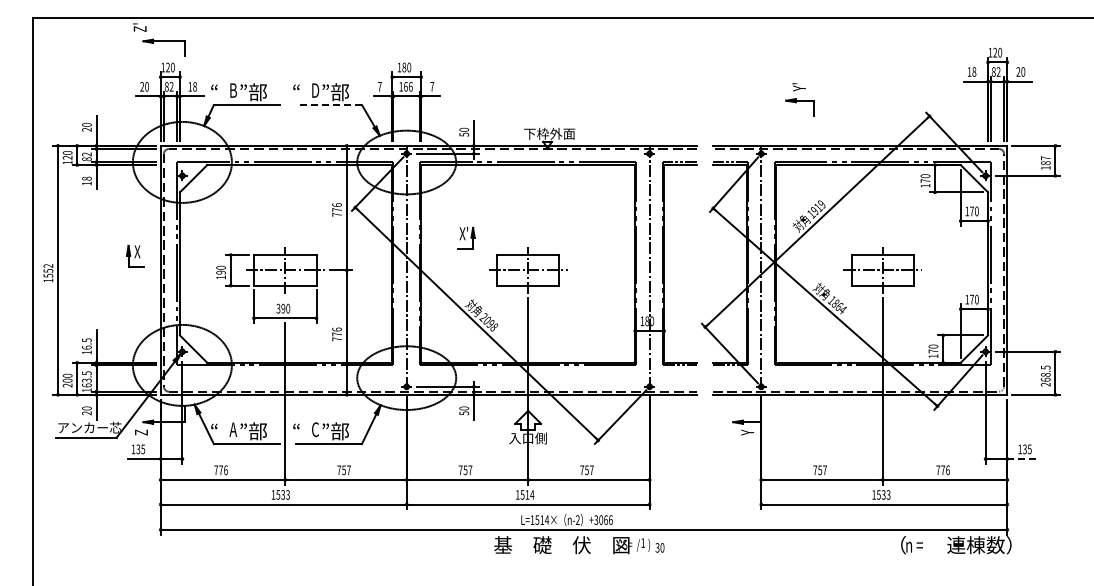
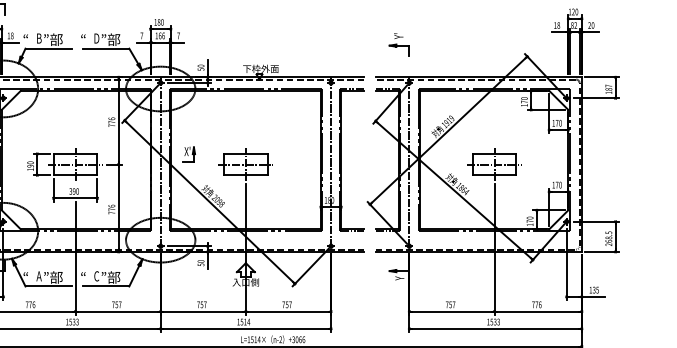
part: (799, 99) -> (398, 44), moved
line: (328, 105) -> (105, 49), dashed -> solid
part: (466, 237) -> (189, 154), moved
line: (1024, 459) -> (593, 297), dashed -> solid

